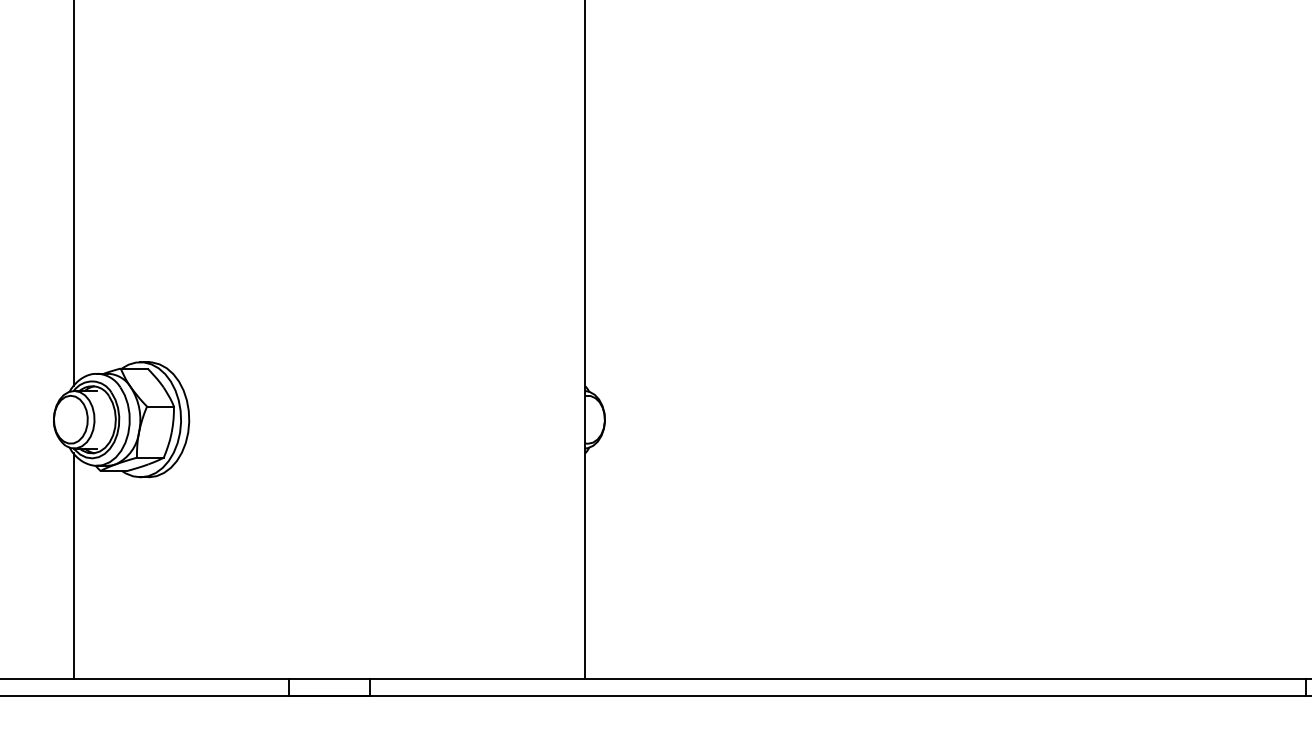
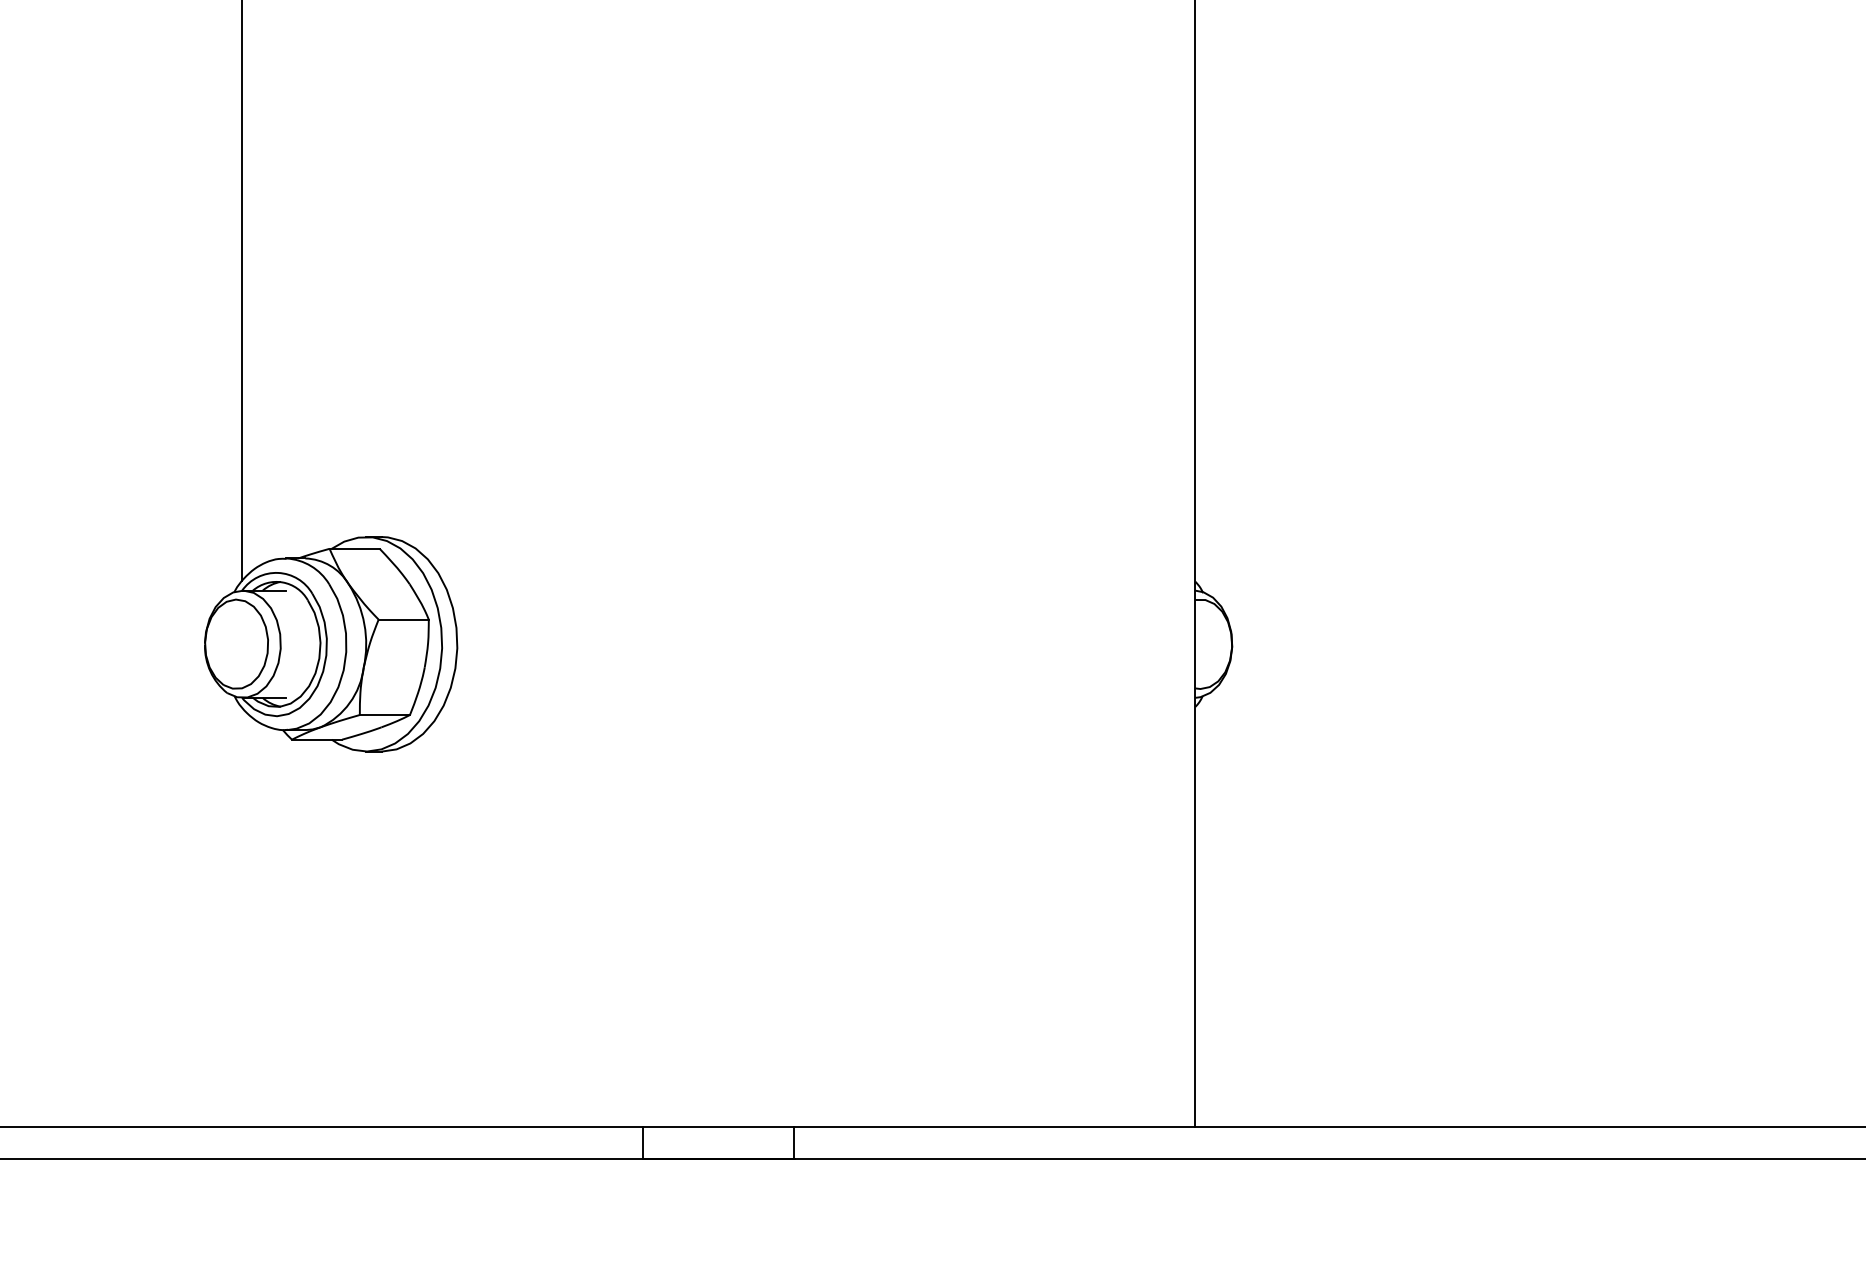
line: (73, 565) -> (241, 915), removed

